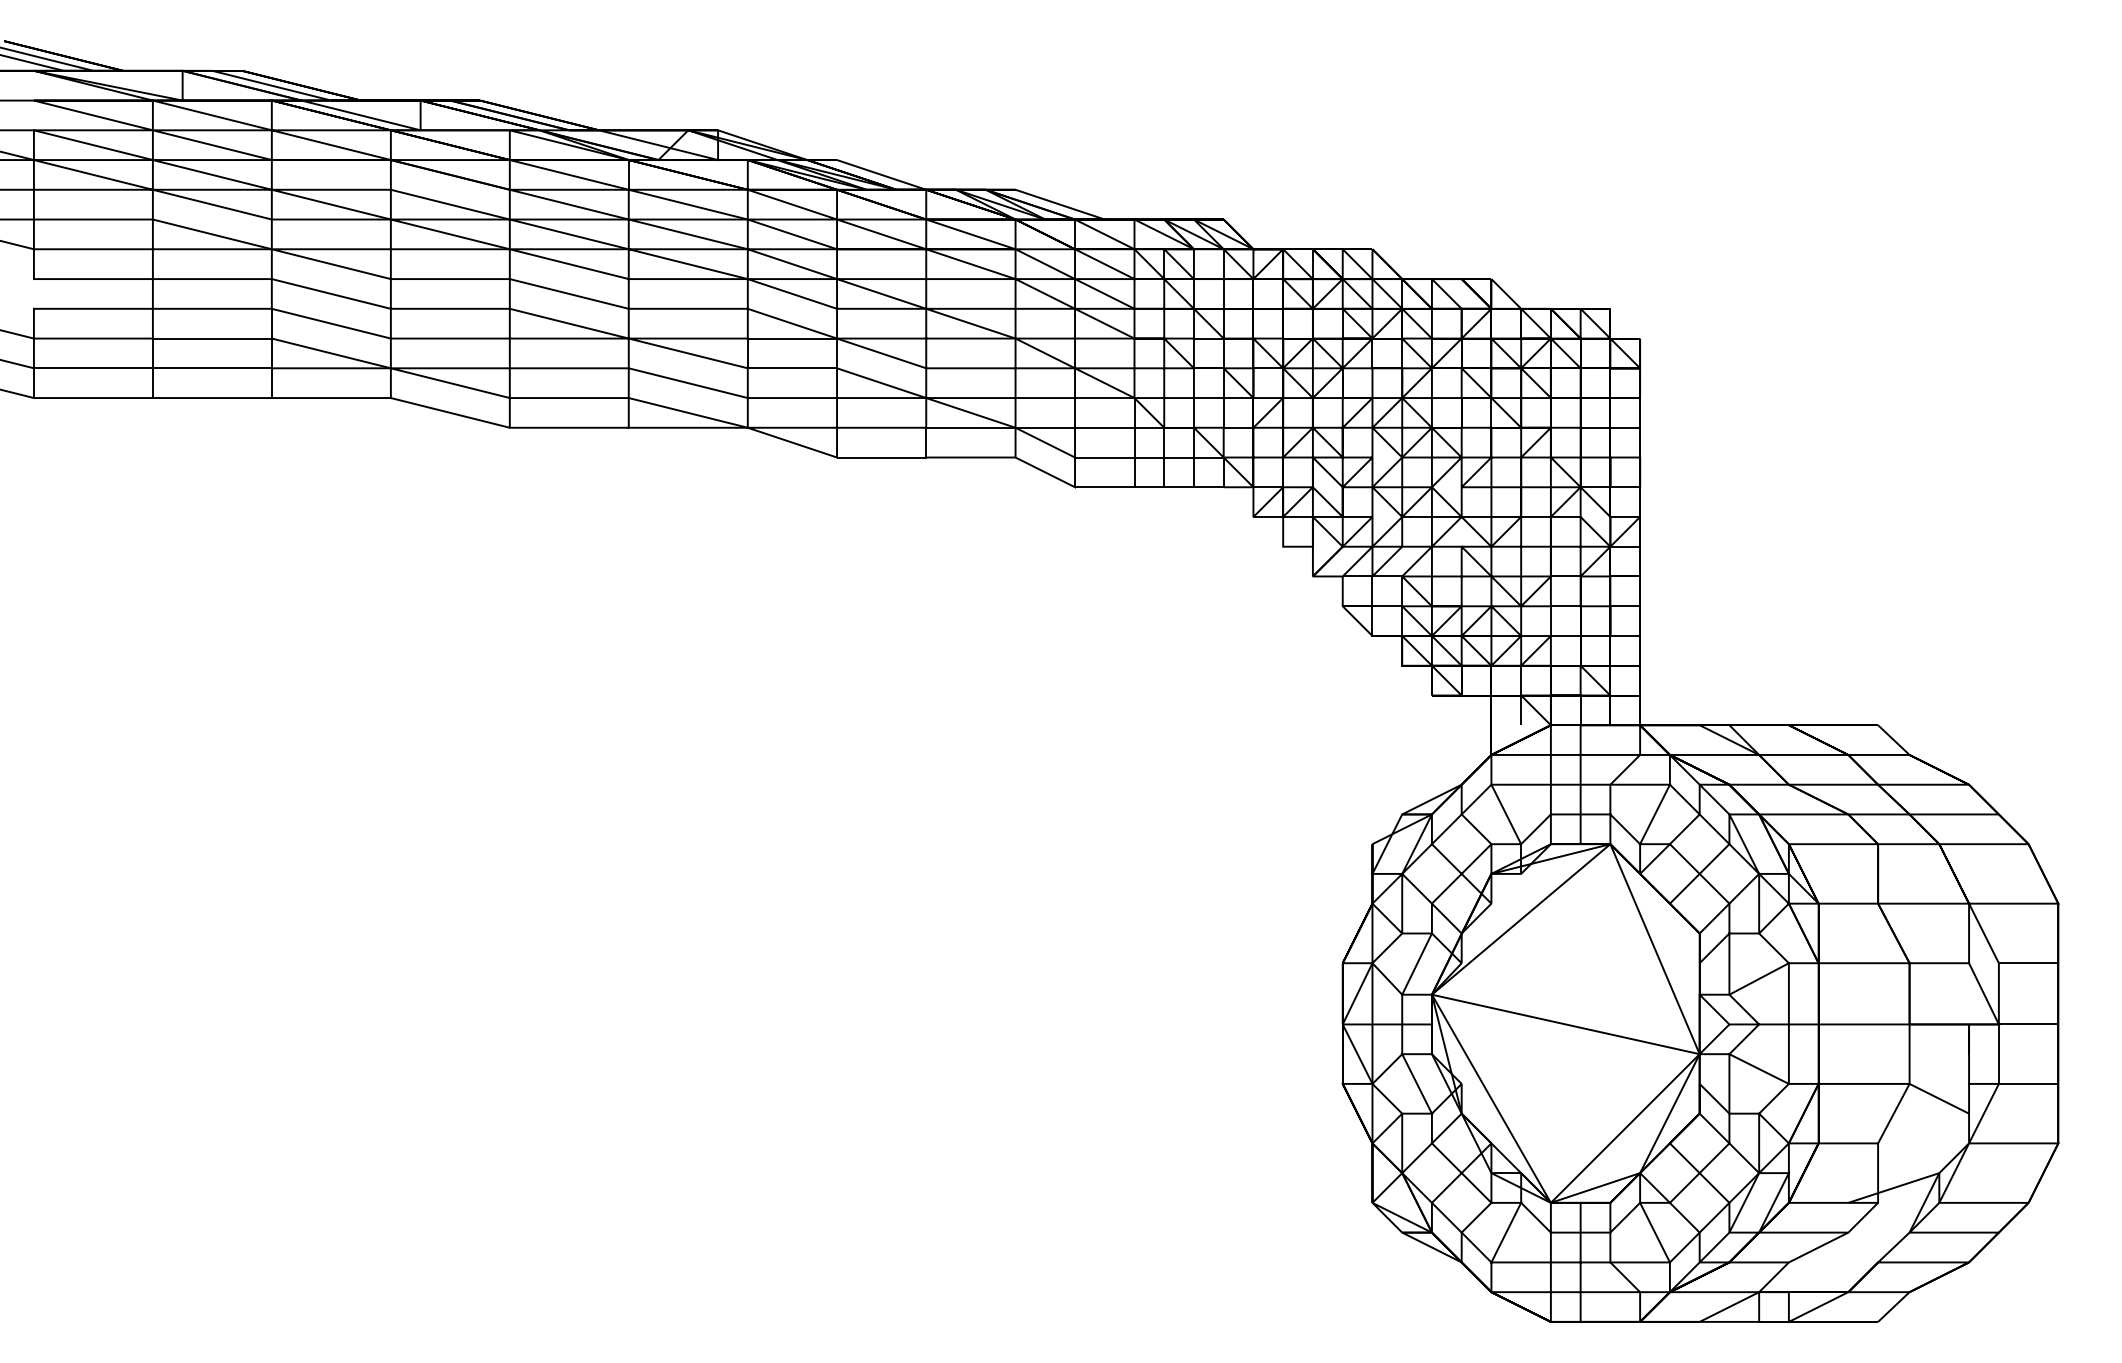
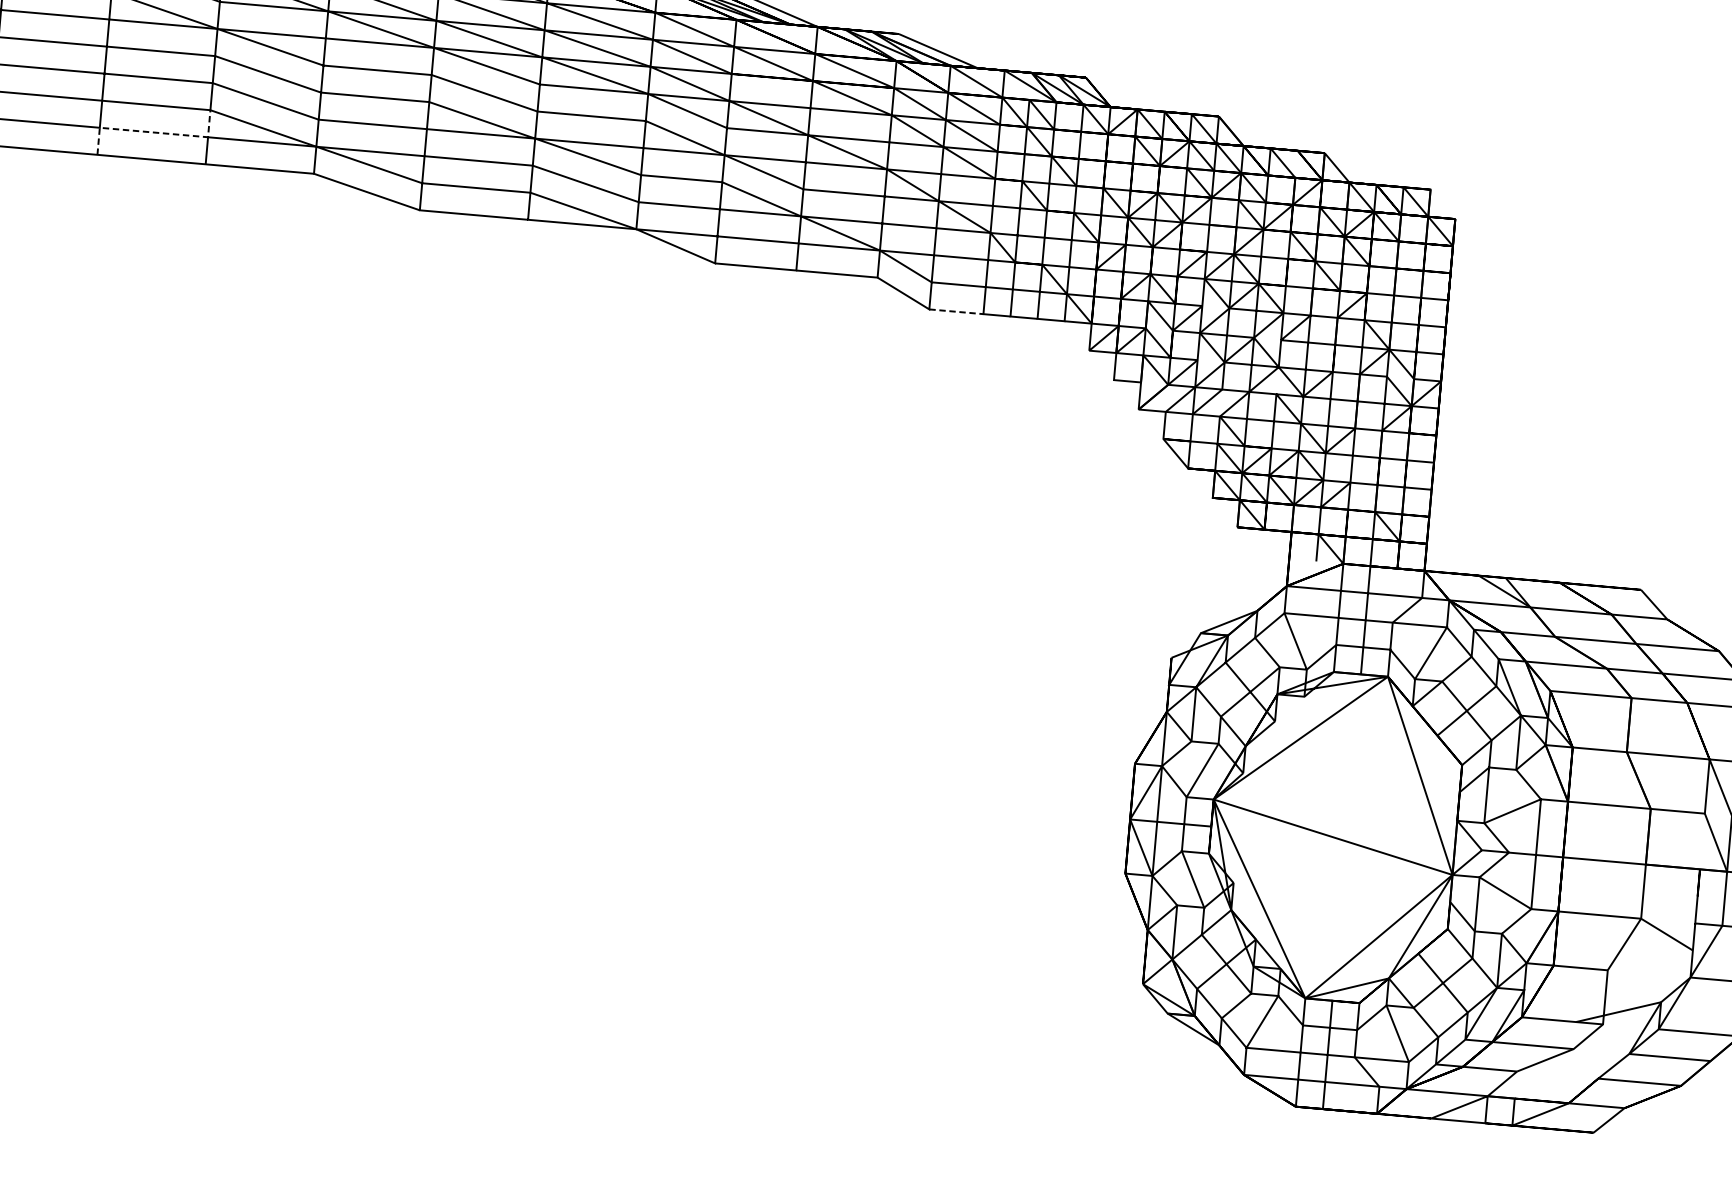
line: (212, 368) -> (154, 132), solid -> dashed
line: (1104, 487) -> (956, 311), solid -> dashed

